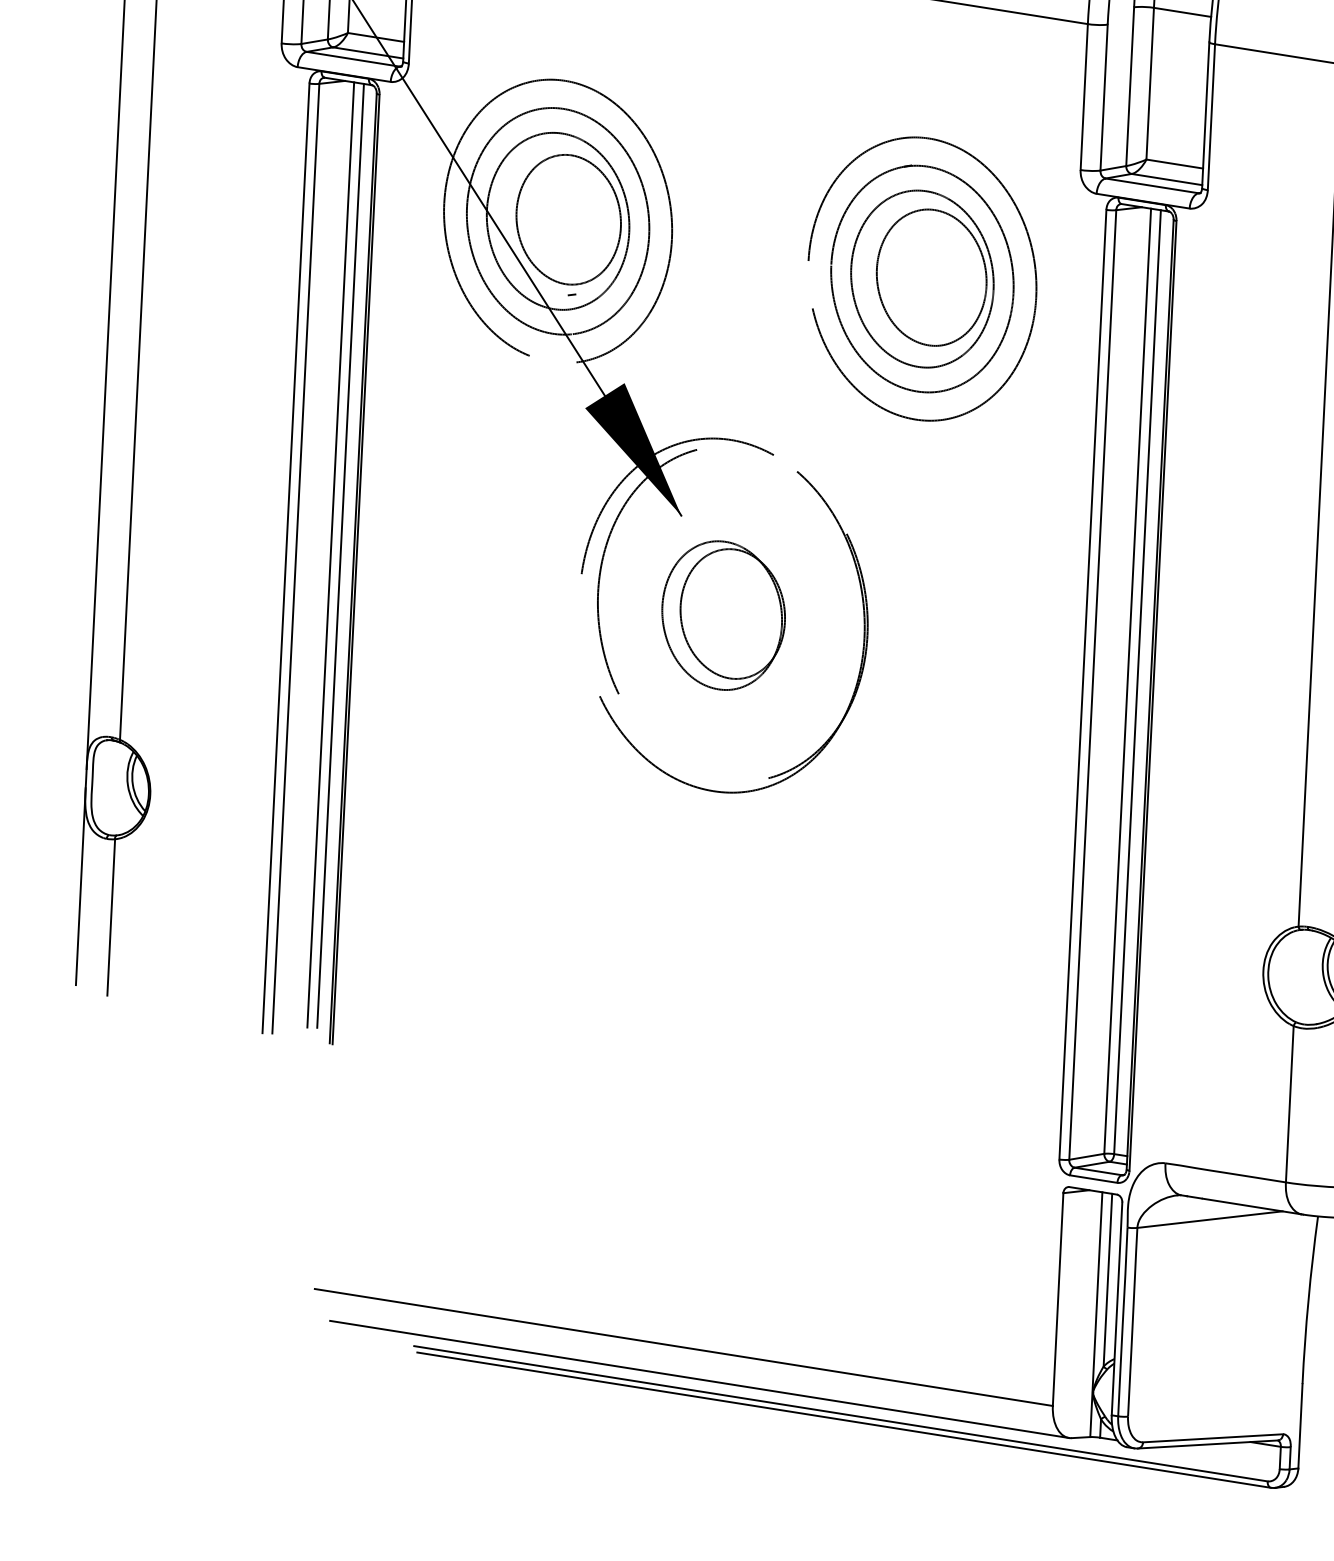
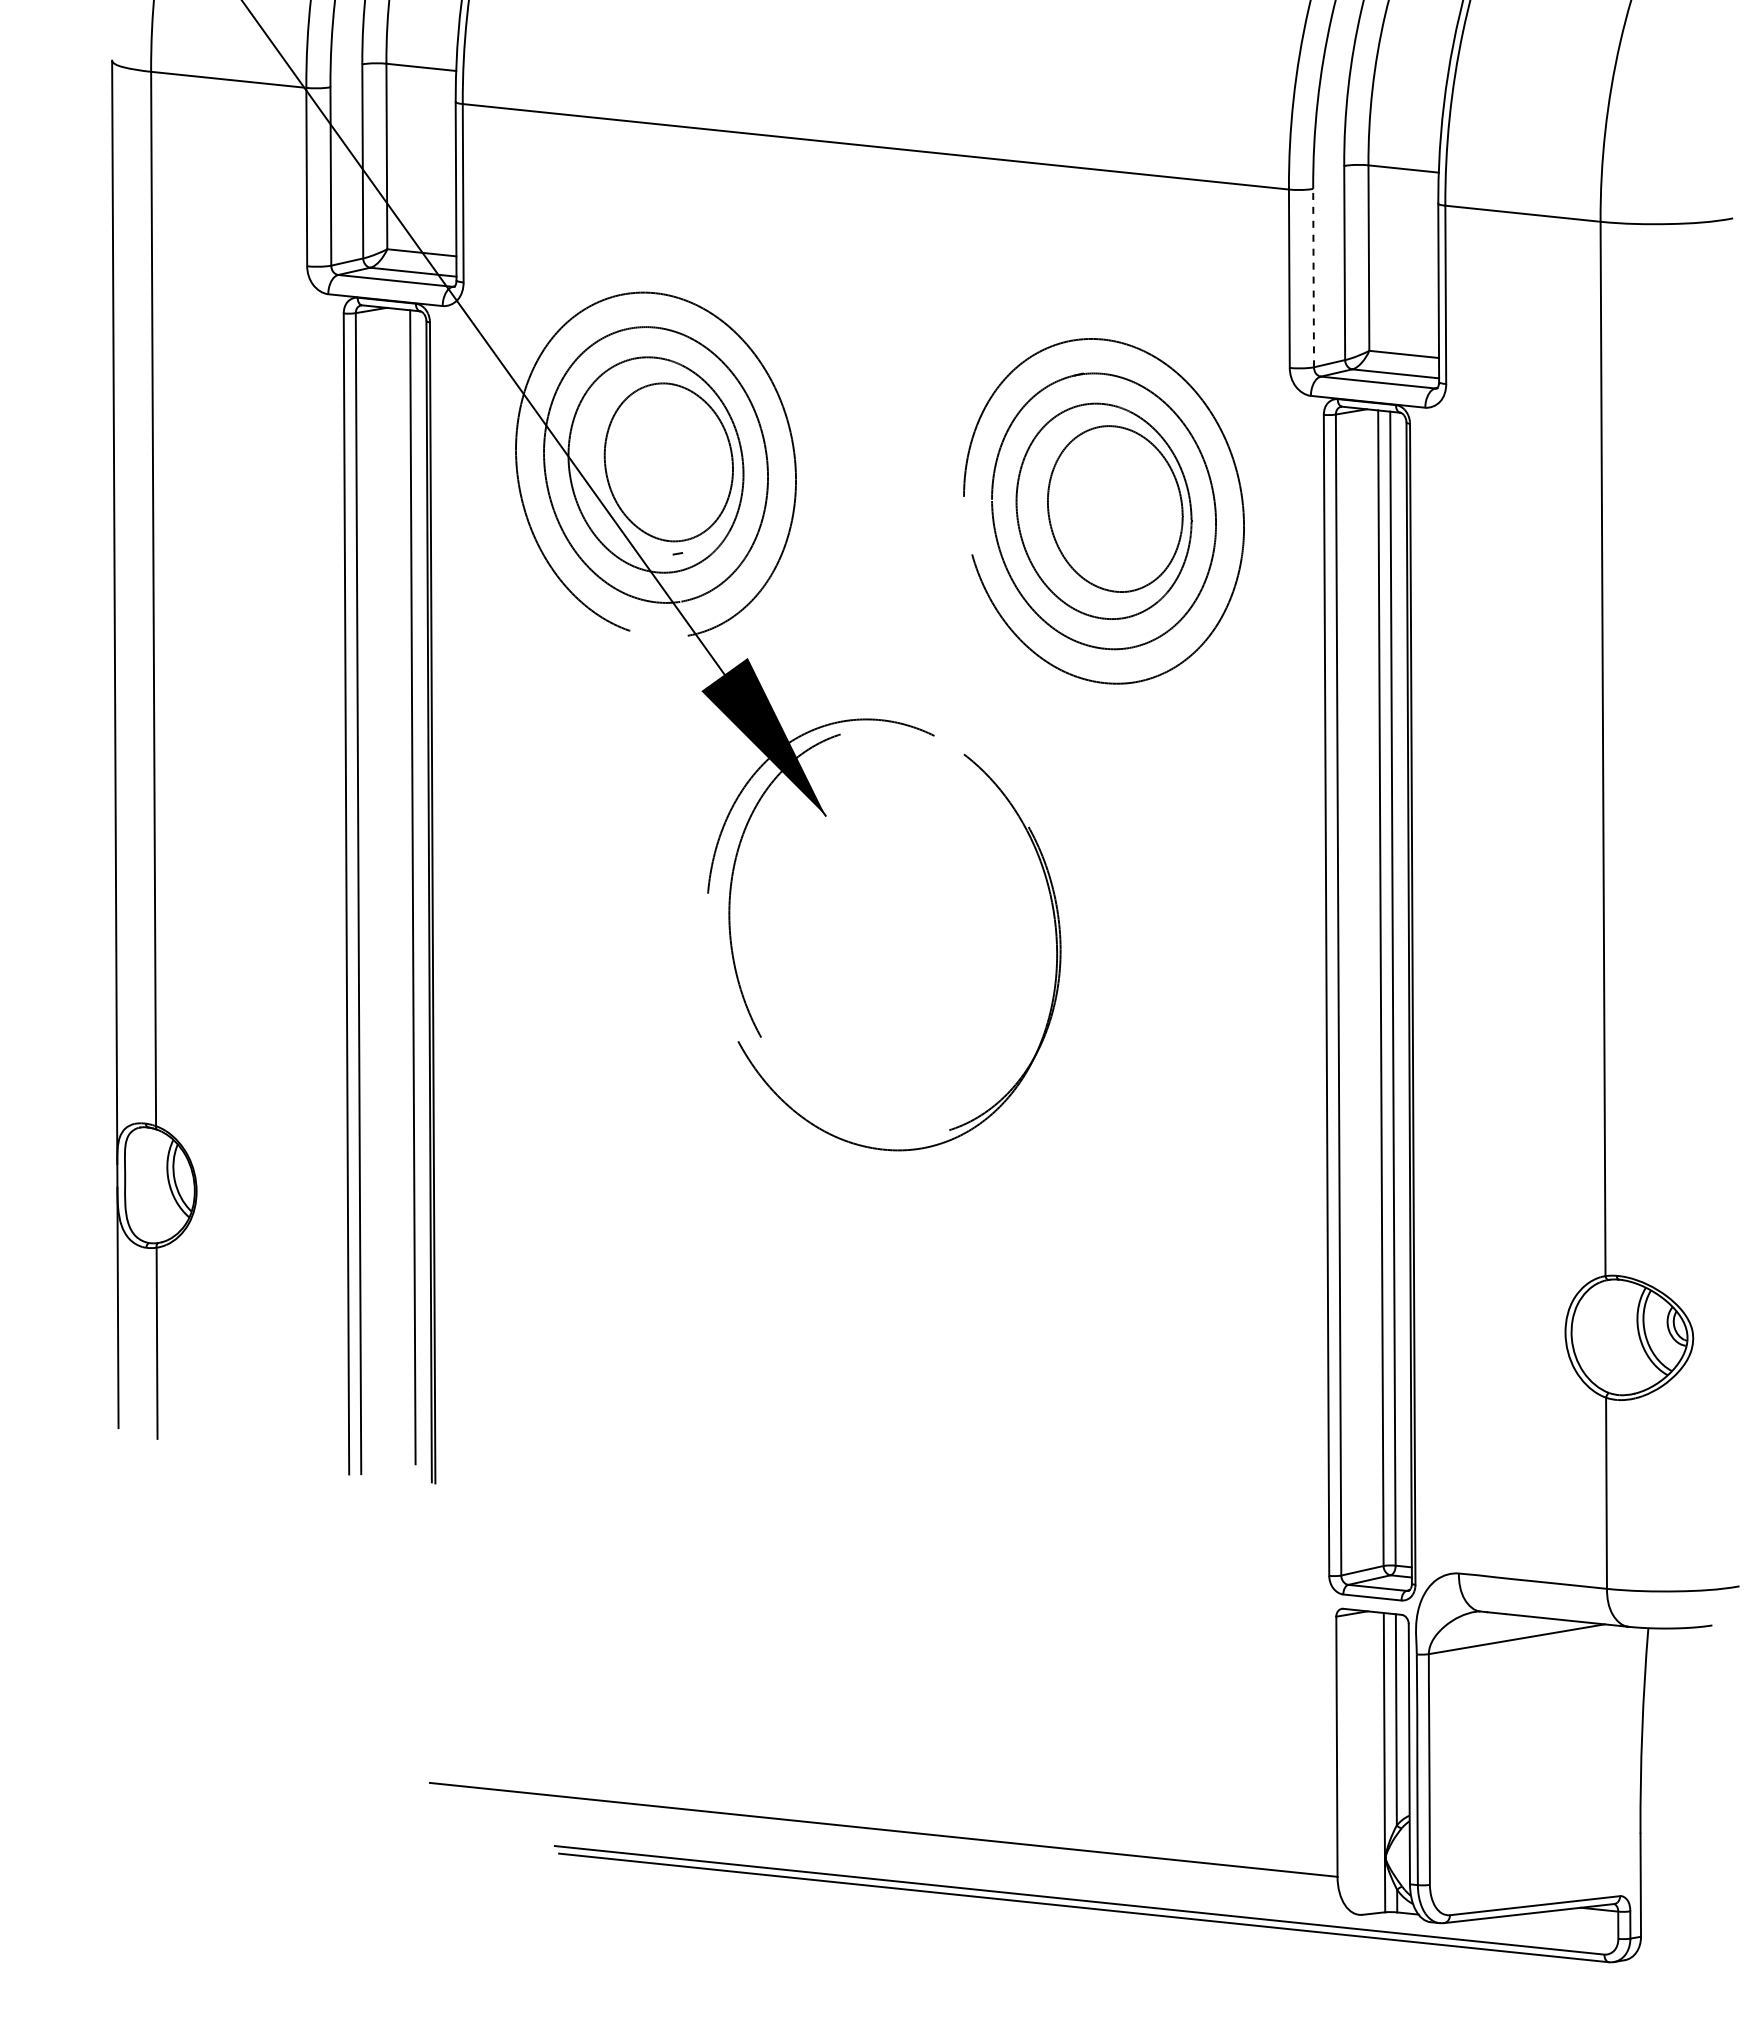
line: (1104, 97) -> (1313, 277), solid -> dashed
line: (330, 554) -> (400, 886), removed
part: (723, 615) -> (883, 934), removed
line: (699, 1379) -> (904, 1867), removed

